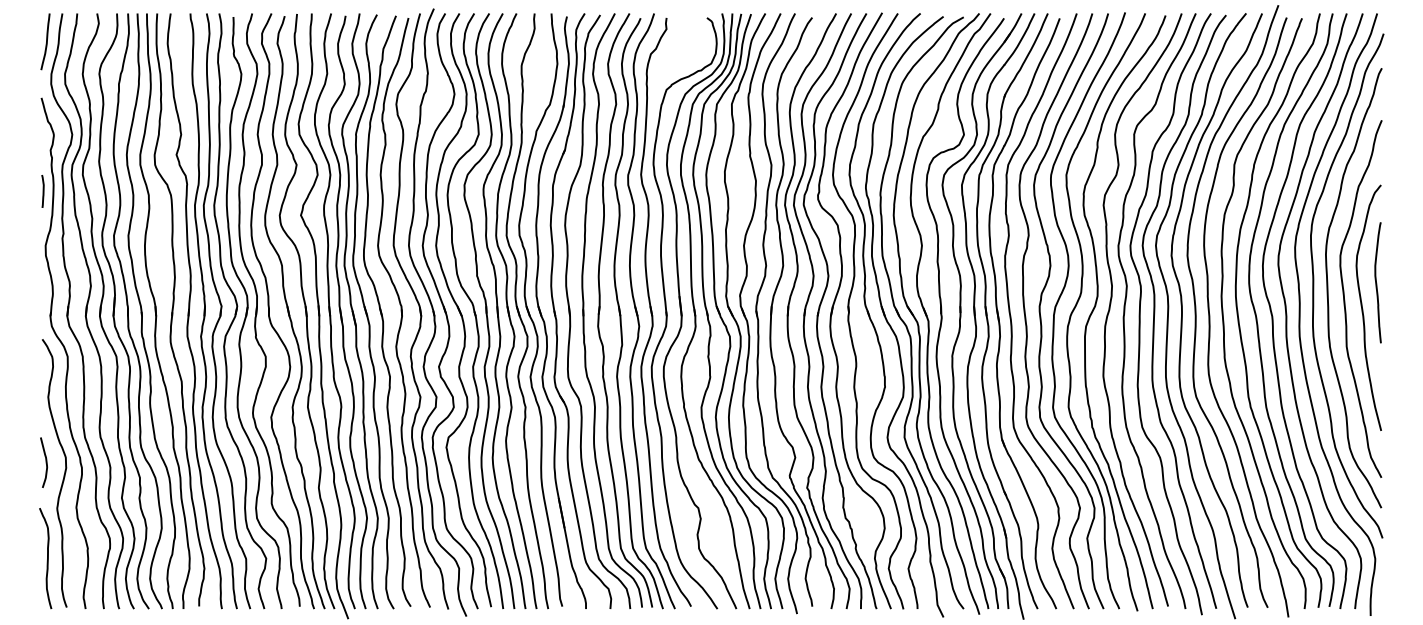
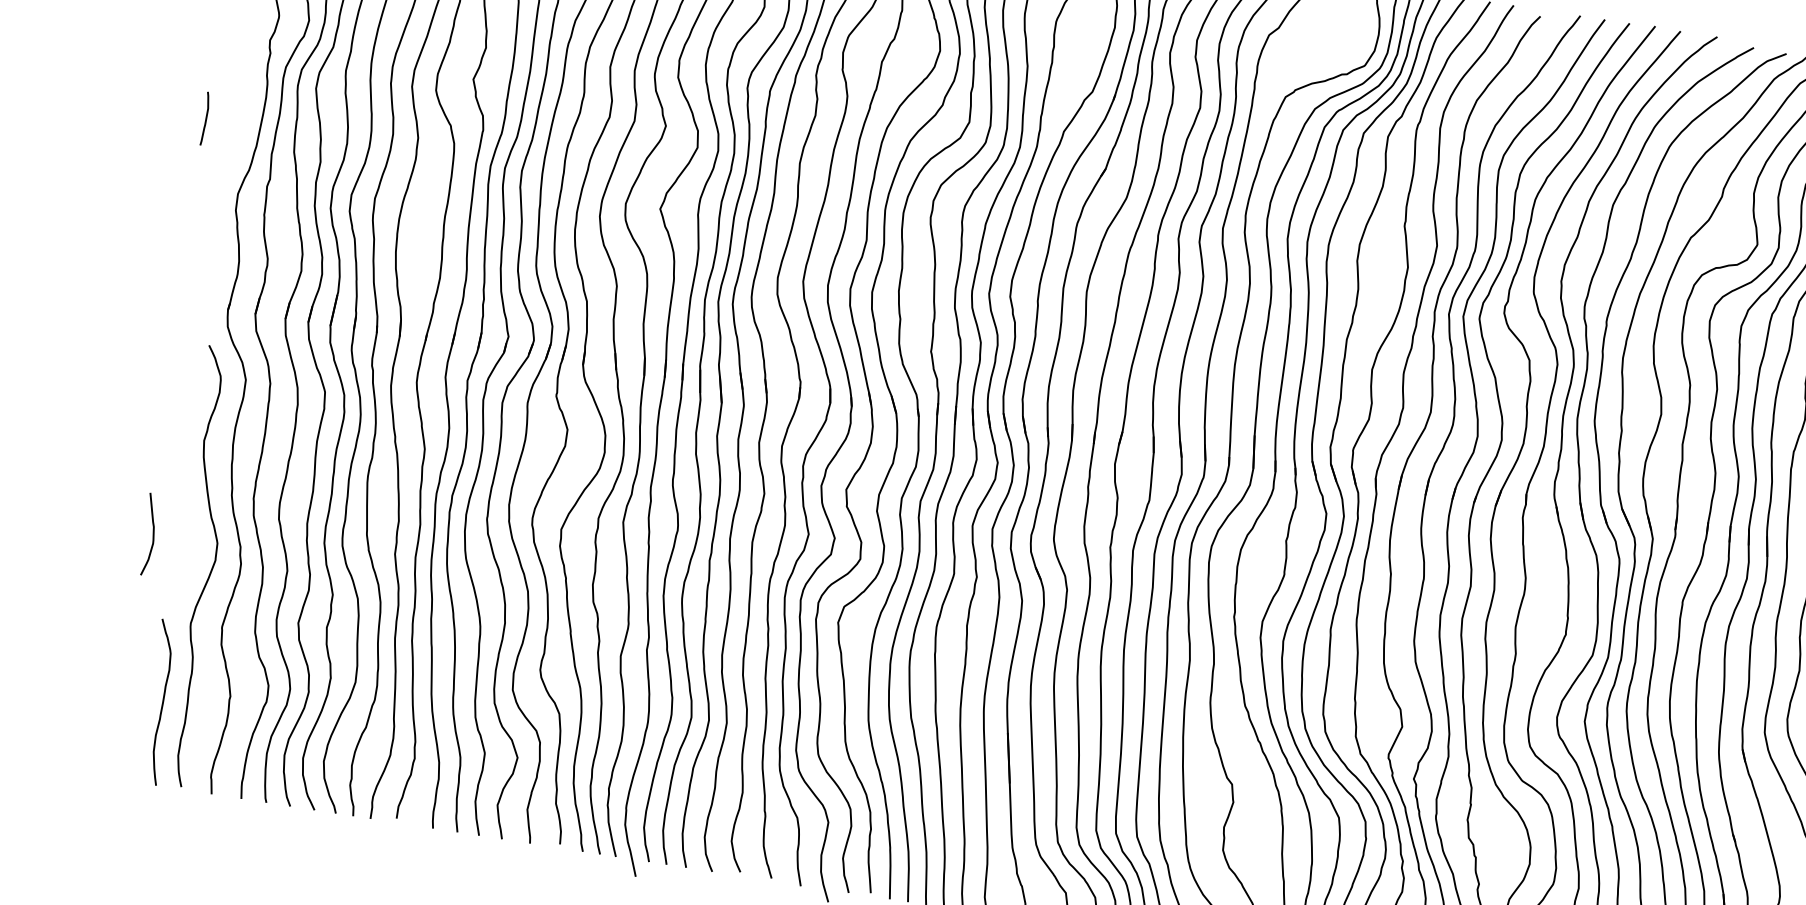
line: (42, 191) -> (204, 118), moved
curve: (45, 462) -> (151, 534), moved

